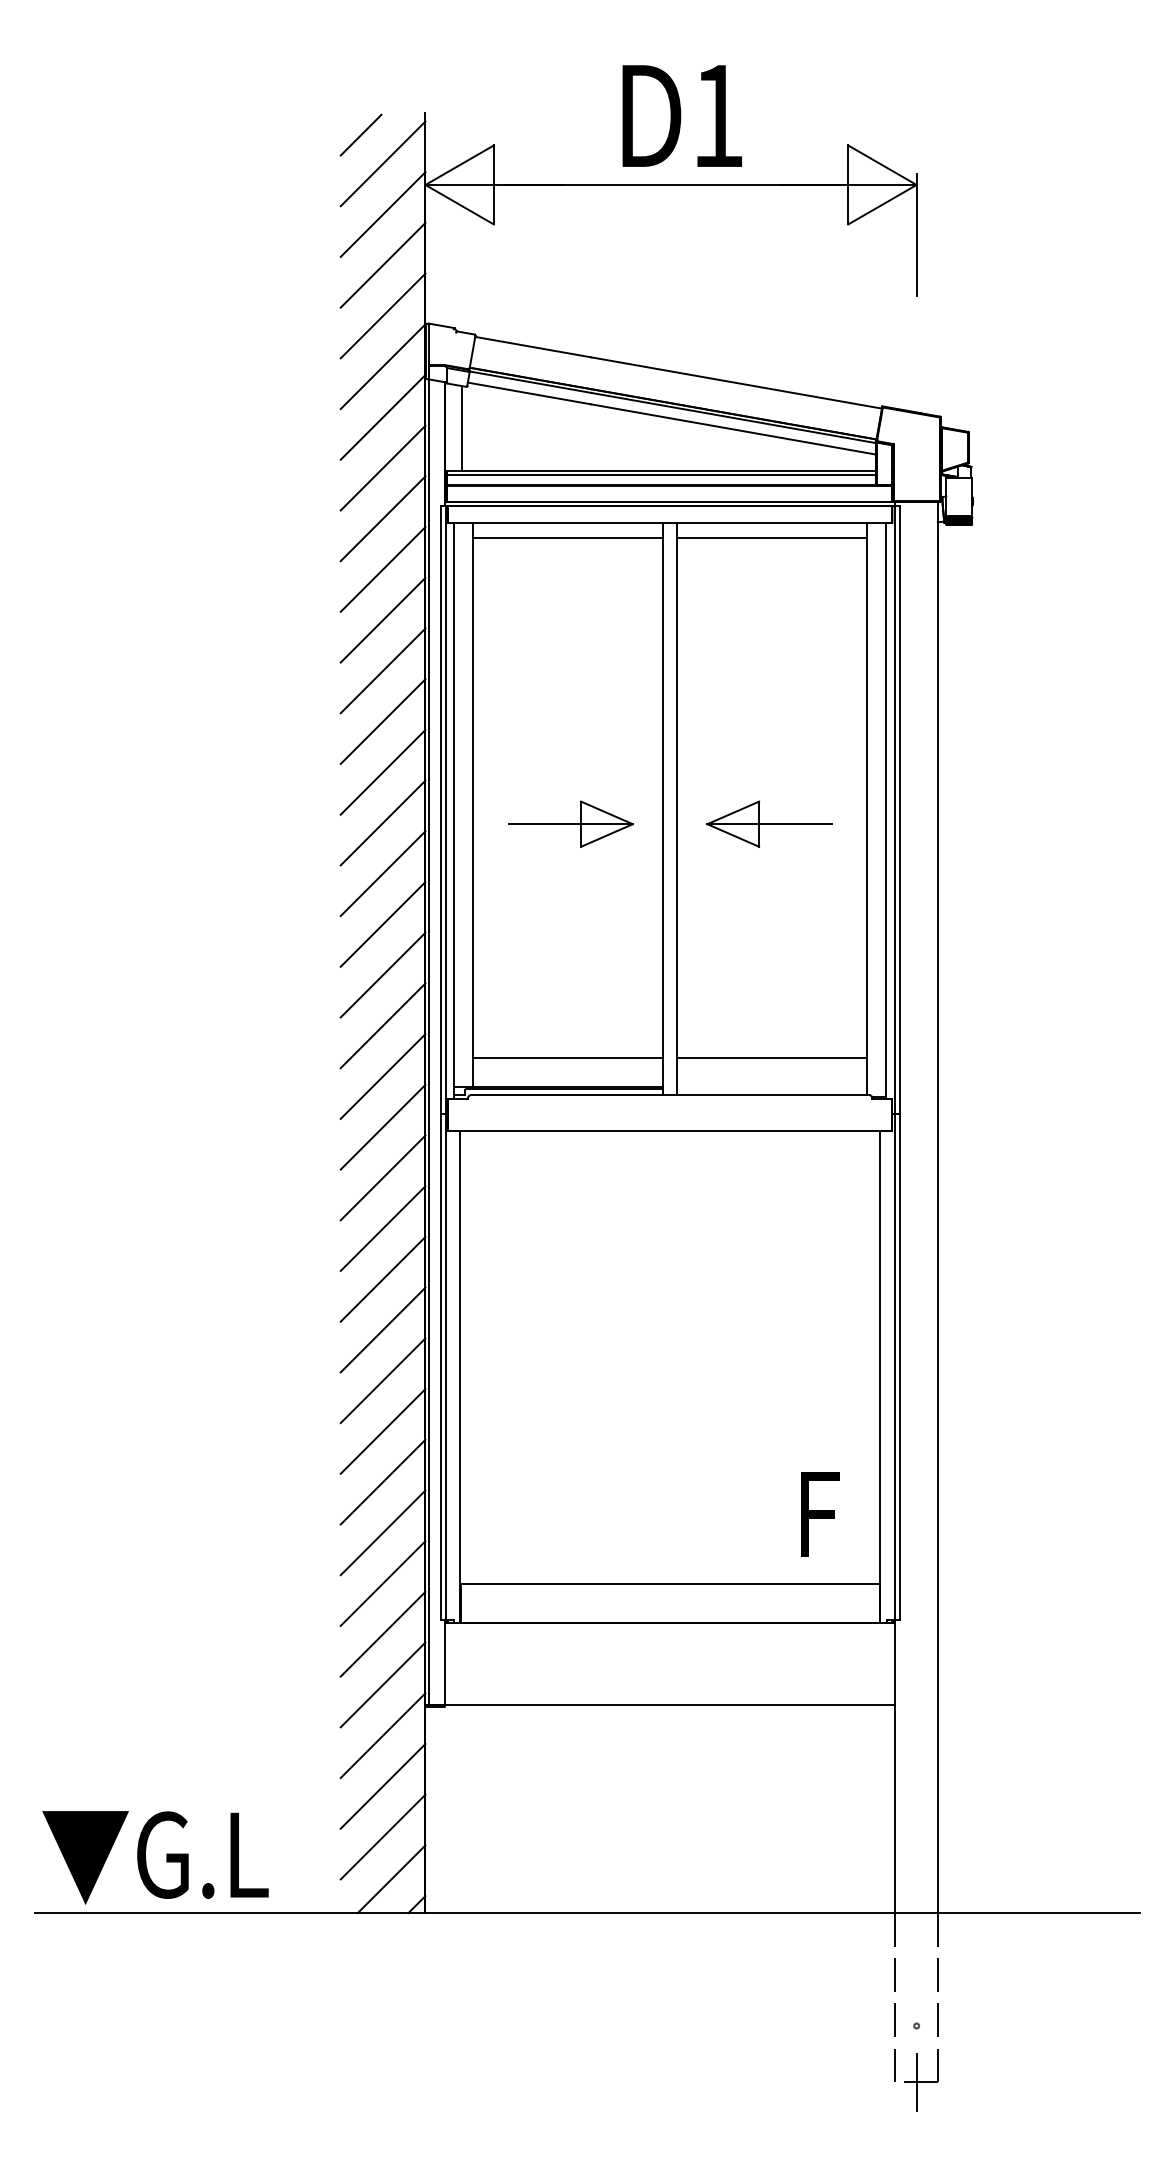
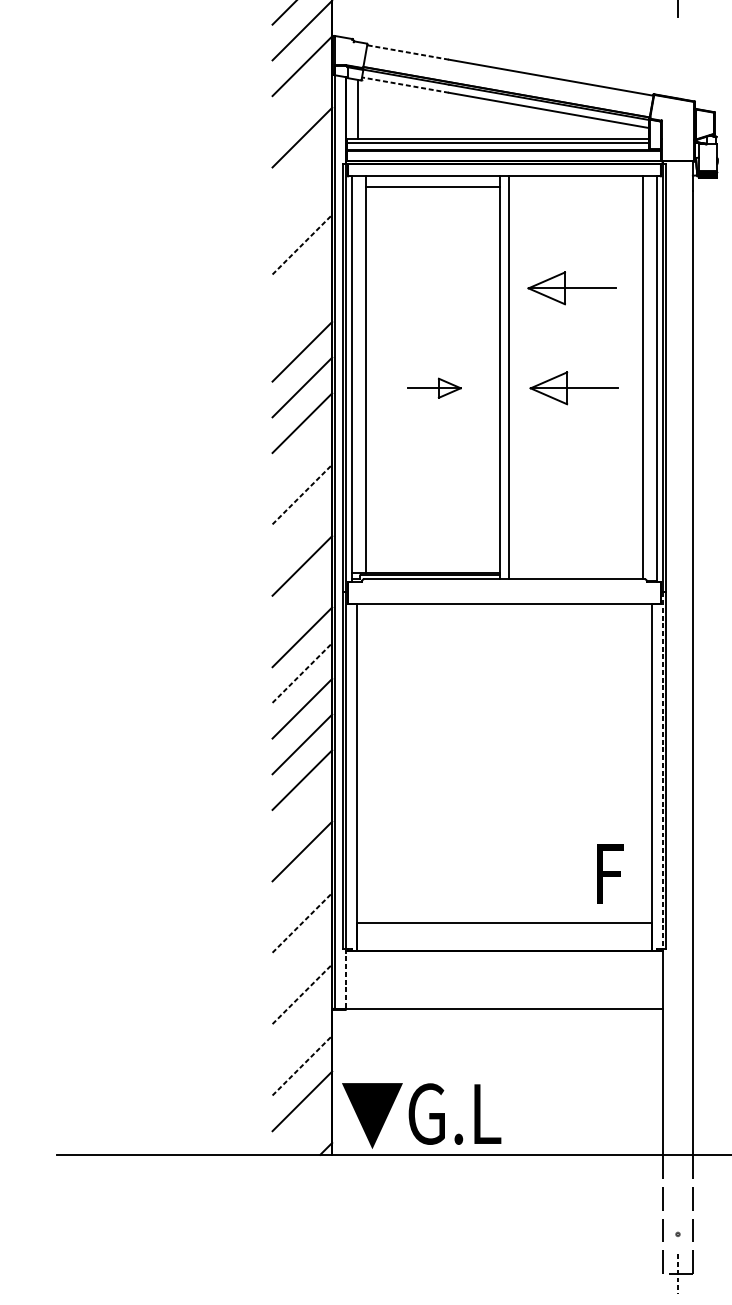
line: (533, 347) -> (408, 52), solid -> dashed
line: (529, 393) -> (405, 85), solid -> dashed
line: (382, 417) -> (301, 102), removed
line: (382, 518) -> (301, 173), removed
line: (771, 538) -> (575, 187), removed
line: (382, 569) -> (301, 209), removed
line: (383, 620) -> (302, 244), solid -> dashed
line: (382, 670) -> (301, 280), removed
part: (766, 681) -> (572, 287), added
line: (382, 721) -> (301, 316), removed
part: (570, 823) -> (434, 387), size x0.6
line: (382, 924) -> (301, 458), removed
line: (383, 975) -> (302, 494), solid -> dashed
line: (382, 1025) -> (301, 530), removed
line: (568, 1057) -> (432, 552), removed
line: (771, 1057) -> (575, 552), removed
line: (382, 1126) -> (301, 601), removed
line: (383, 1228) -> (302, 672), solid -> dashed
line: (894, 1367) -> (662, 770), solid -> dashed
line: (382, 1431) -> (301, 815), removed
line: (382, 1532) -> (301, 886), removed
line: (383, 1583) -> (302, 922), solid -> dashed
line: (382, 1633) -> (301, 958), removed
line: (444, 1662) -> (345, 978), solid -> dashed
line: (383, 1684) -> (302, 993), solid -> dashed
line: (382, 1735) -> (301, 1029), removed
line: (383, 1786) -> (302, 1065), solid -> dashed
text: (155, 1857) -> (421, 1115), moved
line: (391, 1879) -> (308, 1131), removed
line: (916, 2082) -> (677, 1274), solid -> dashed

